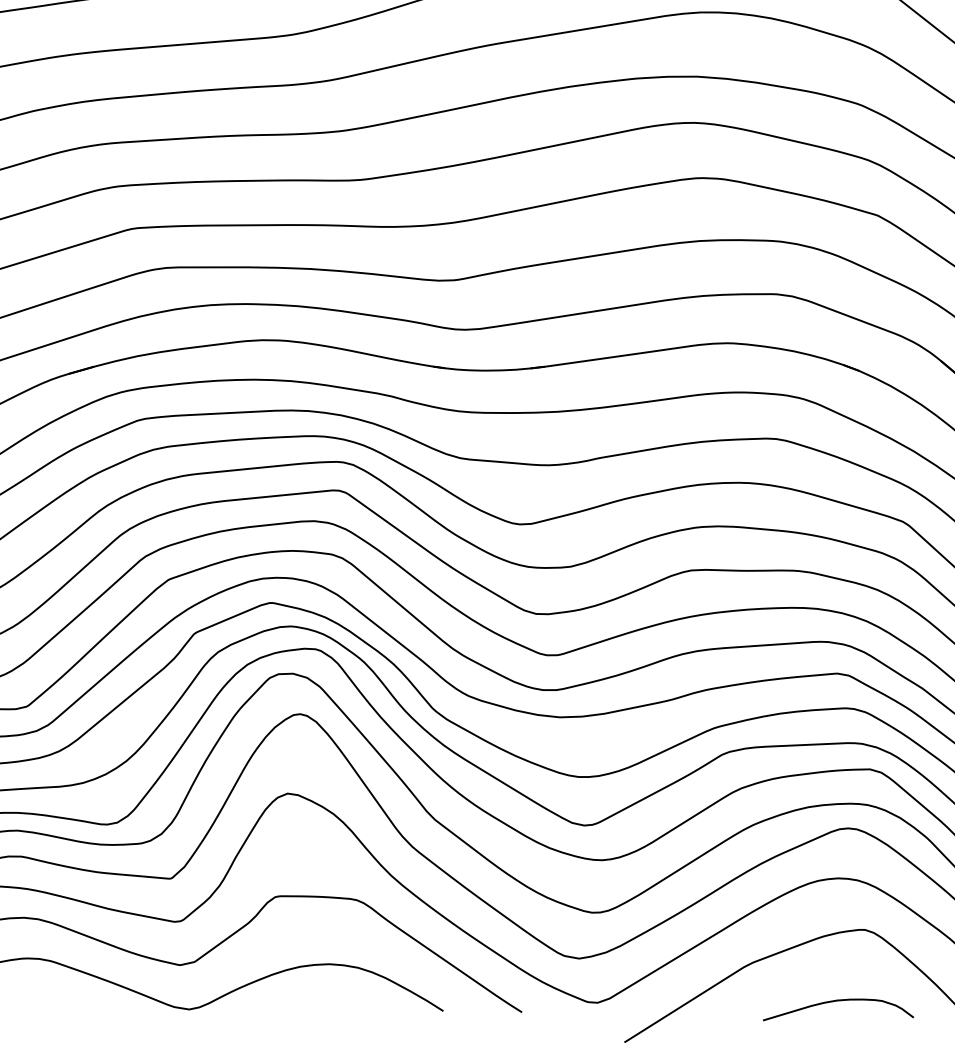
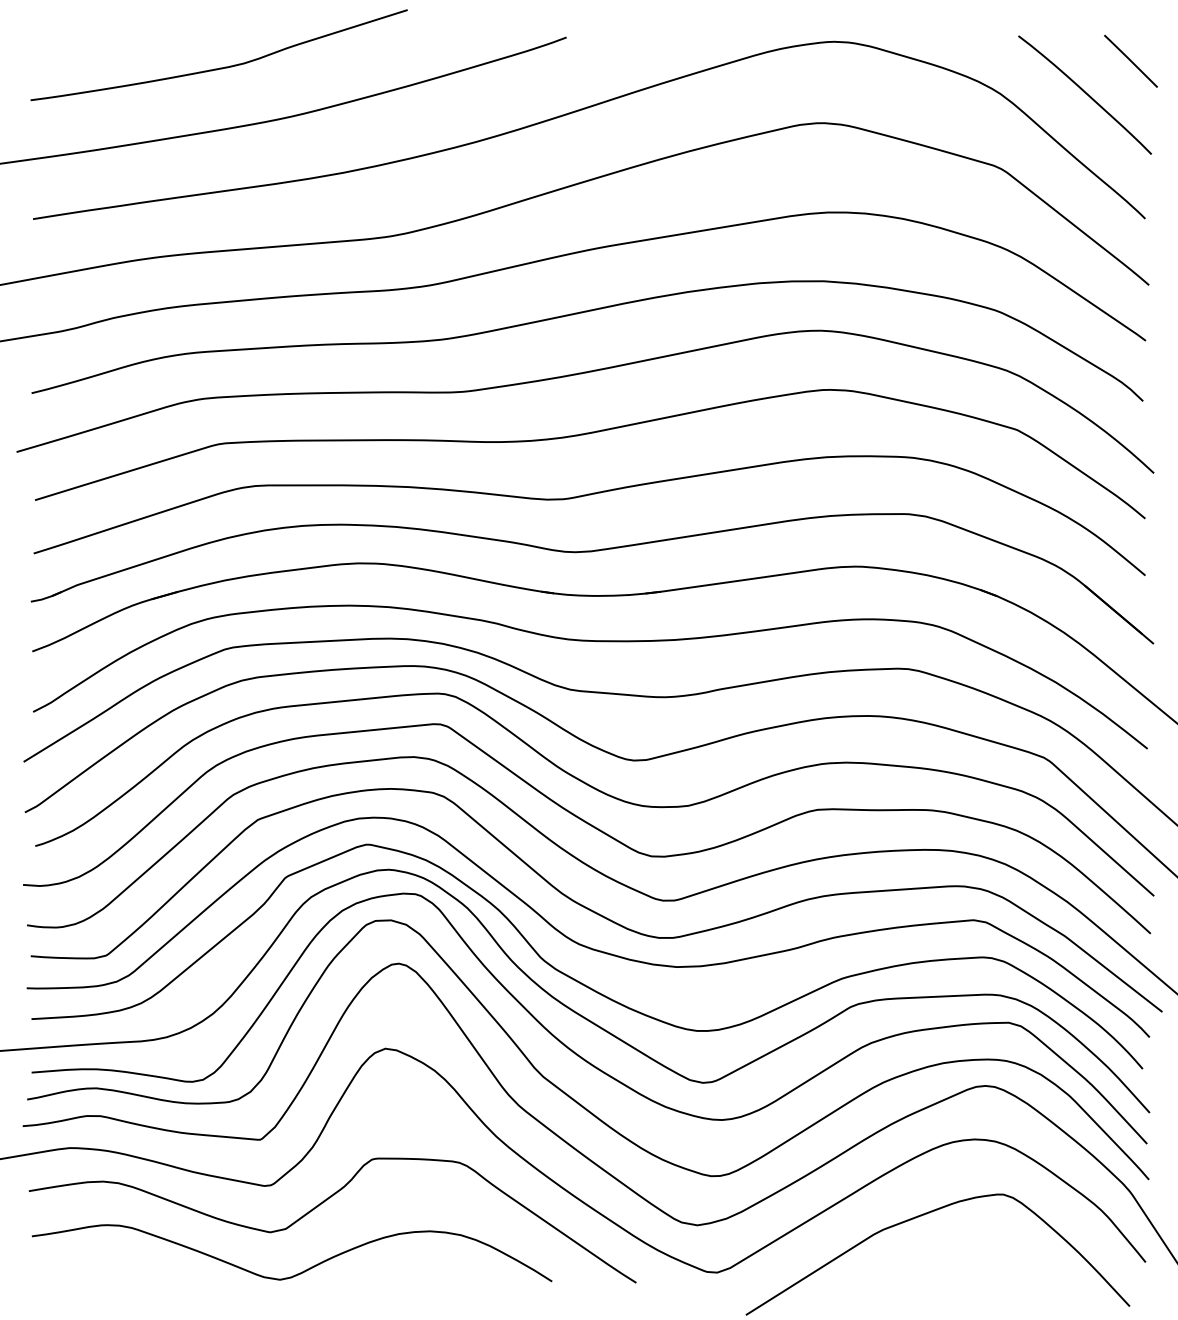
curve: (837, 1001) -> (973, 1271), removed

